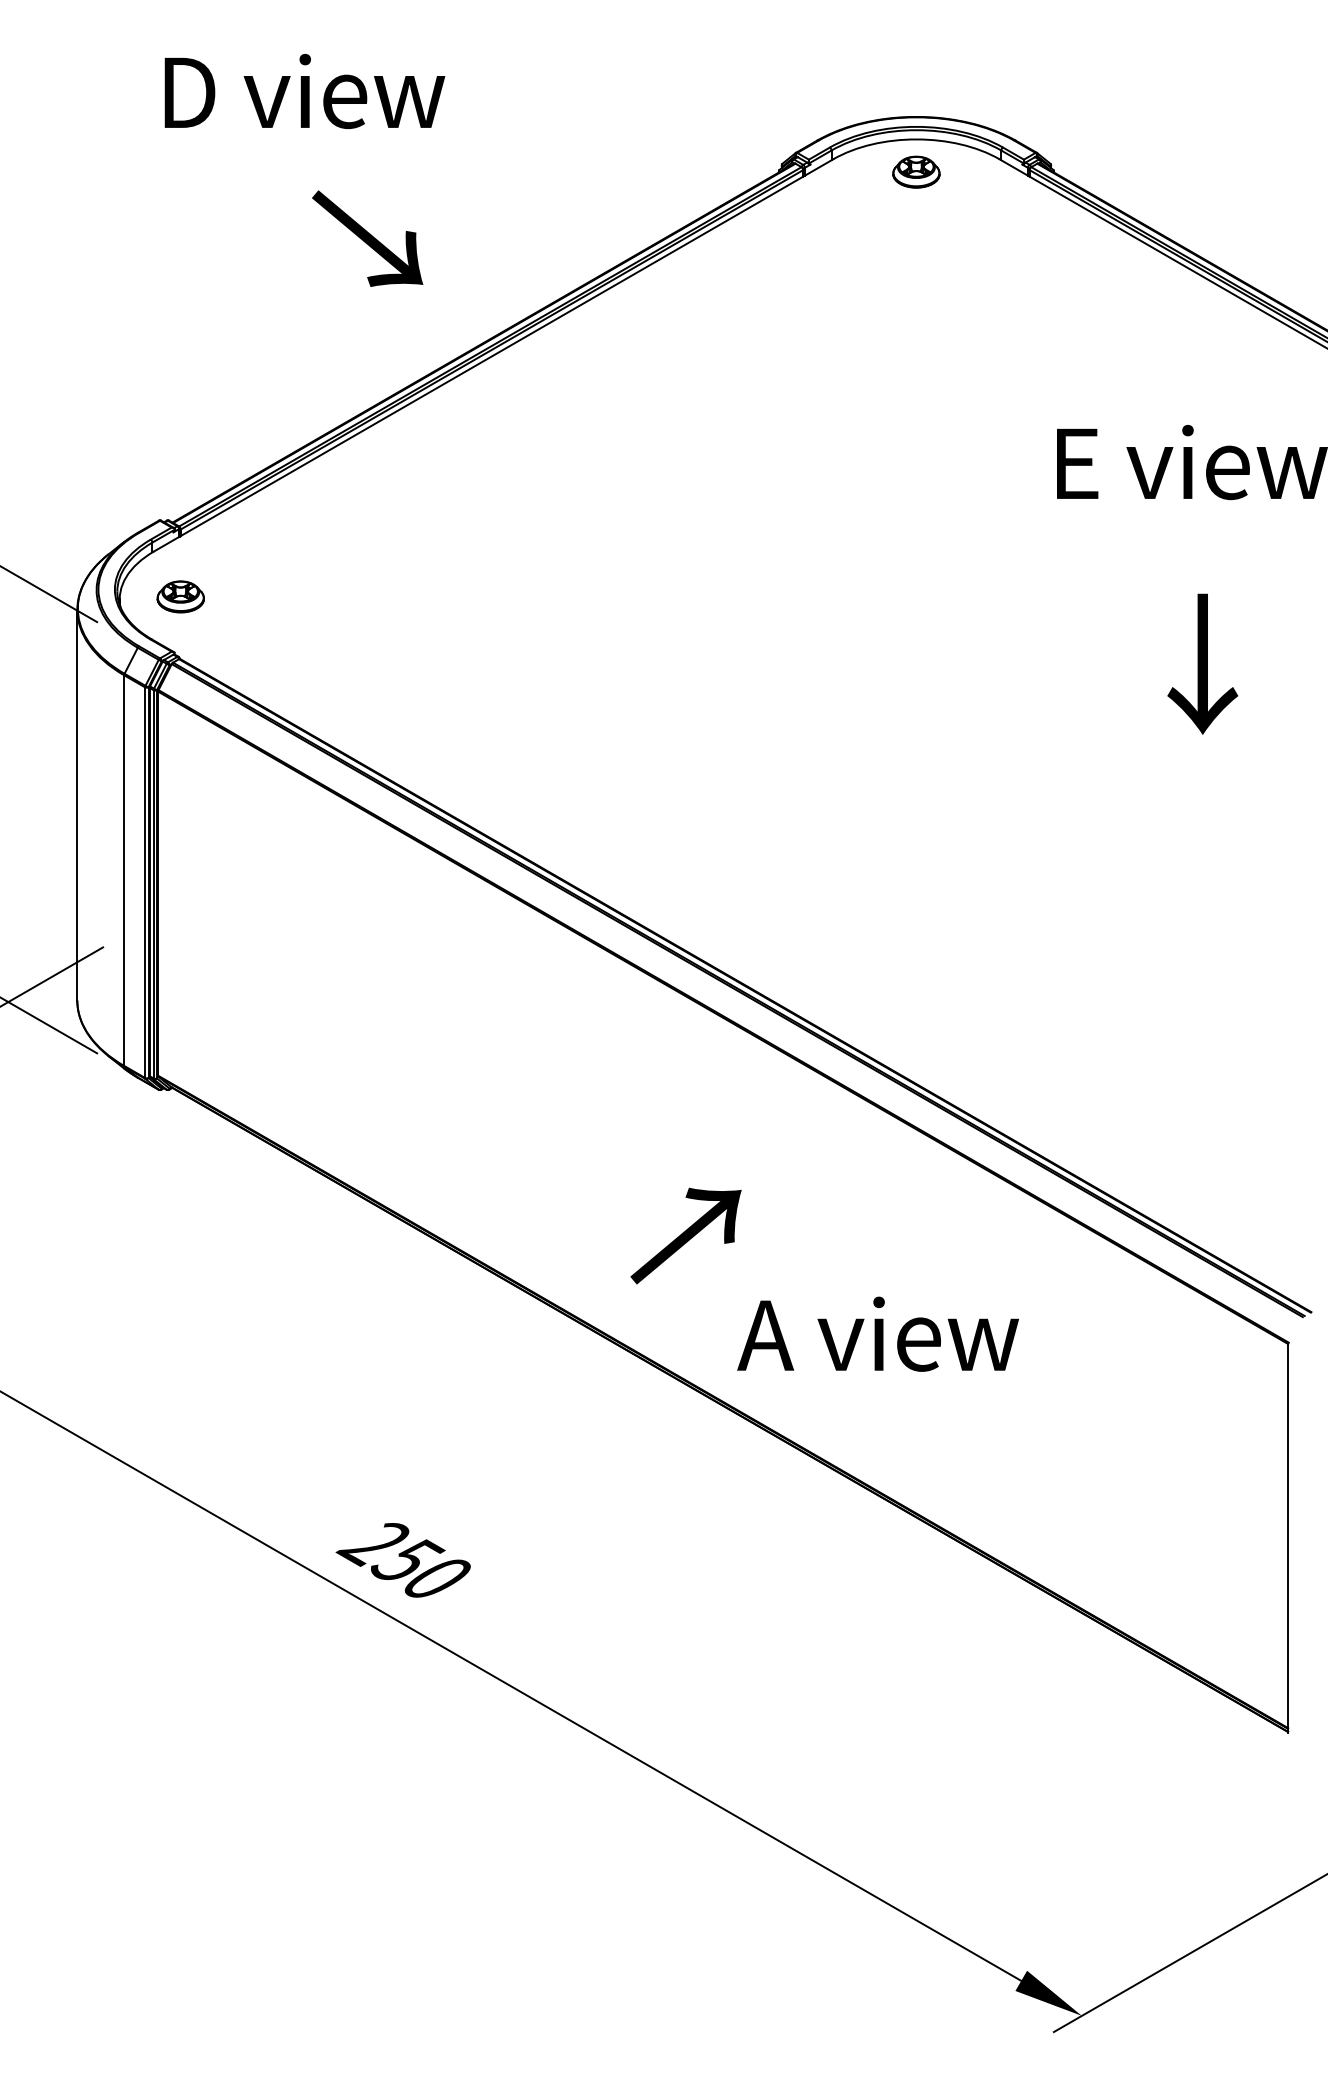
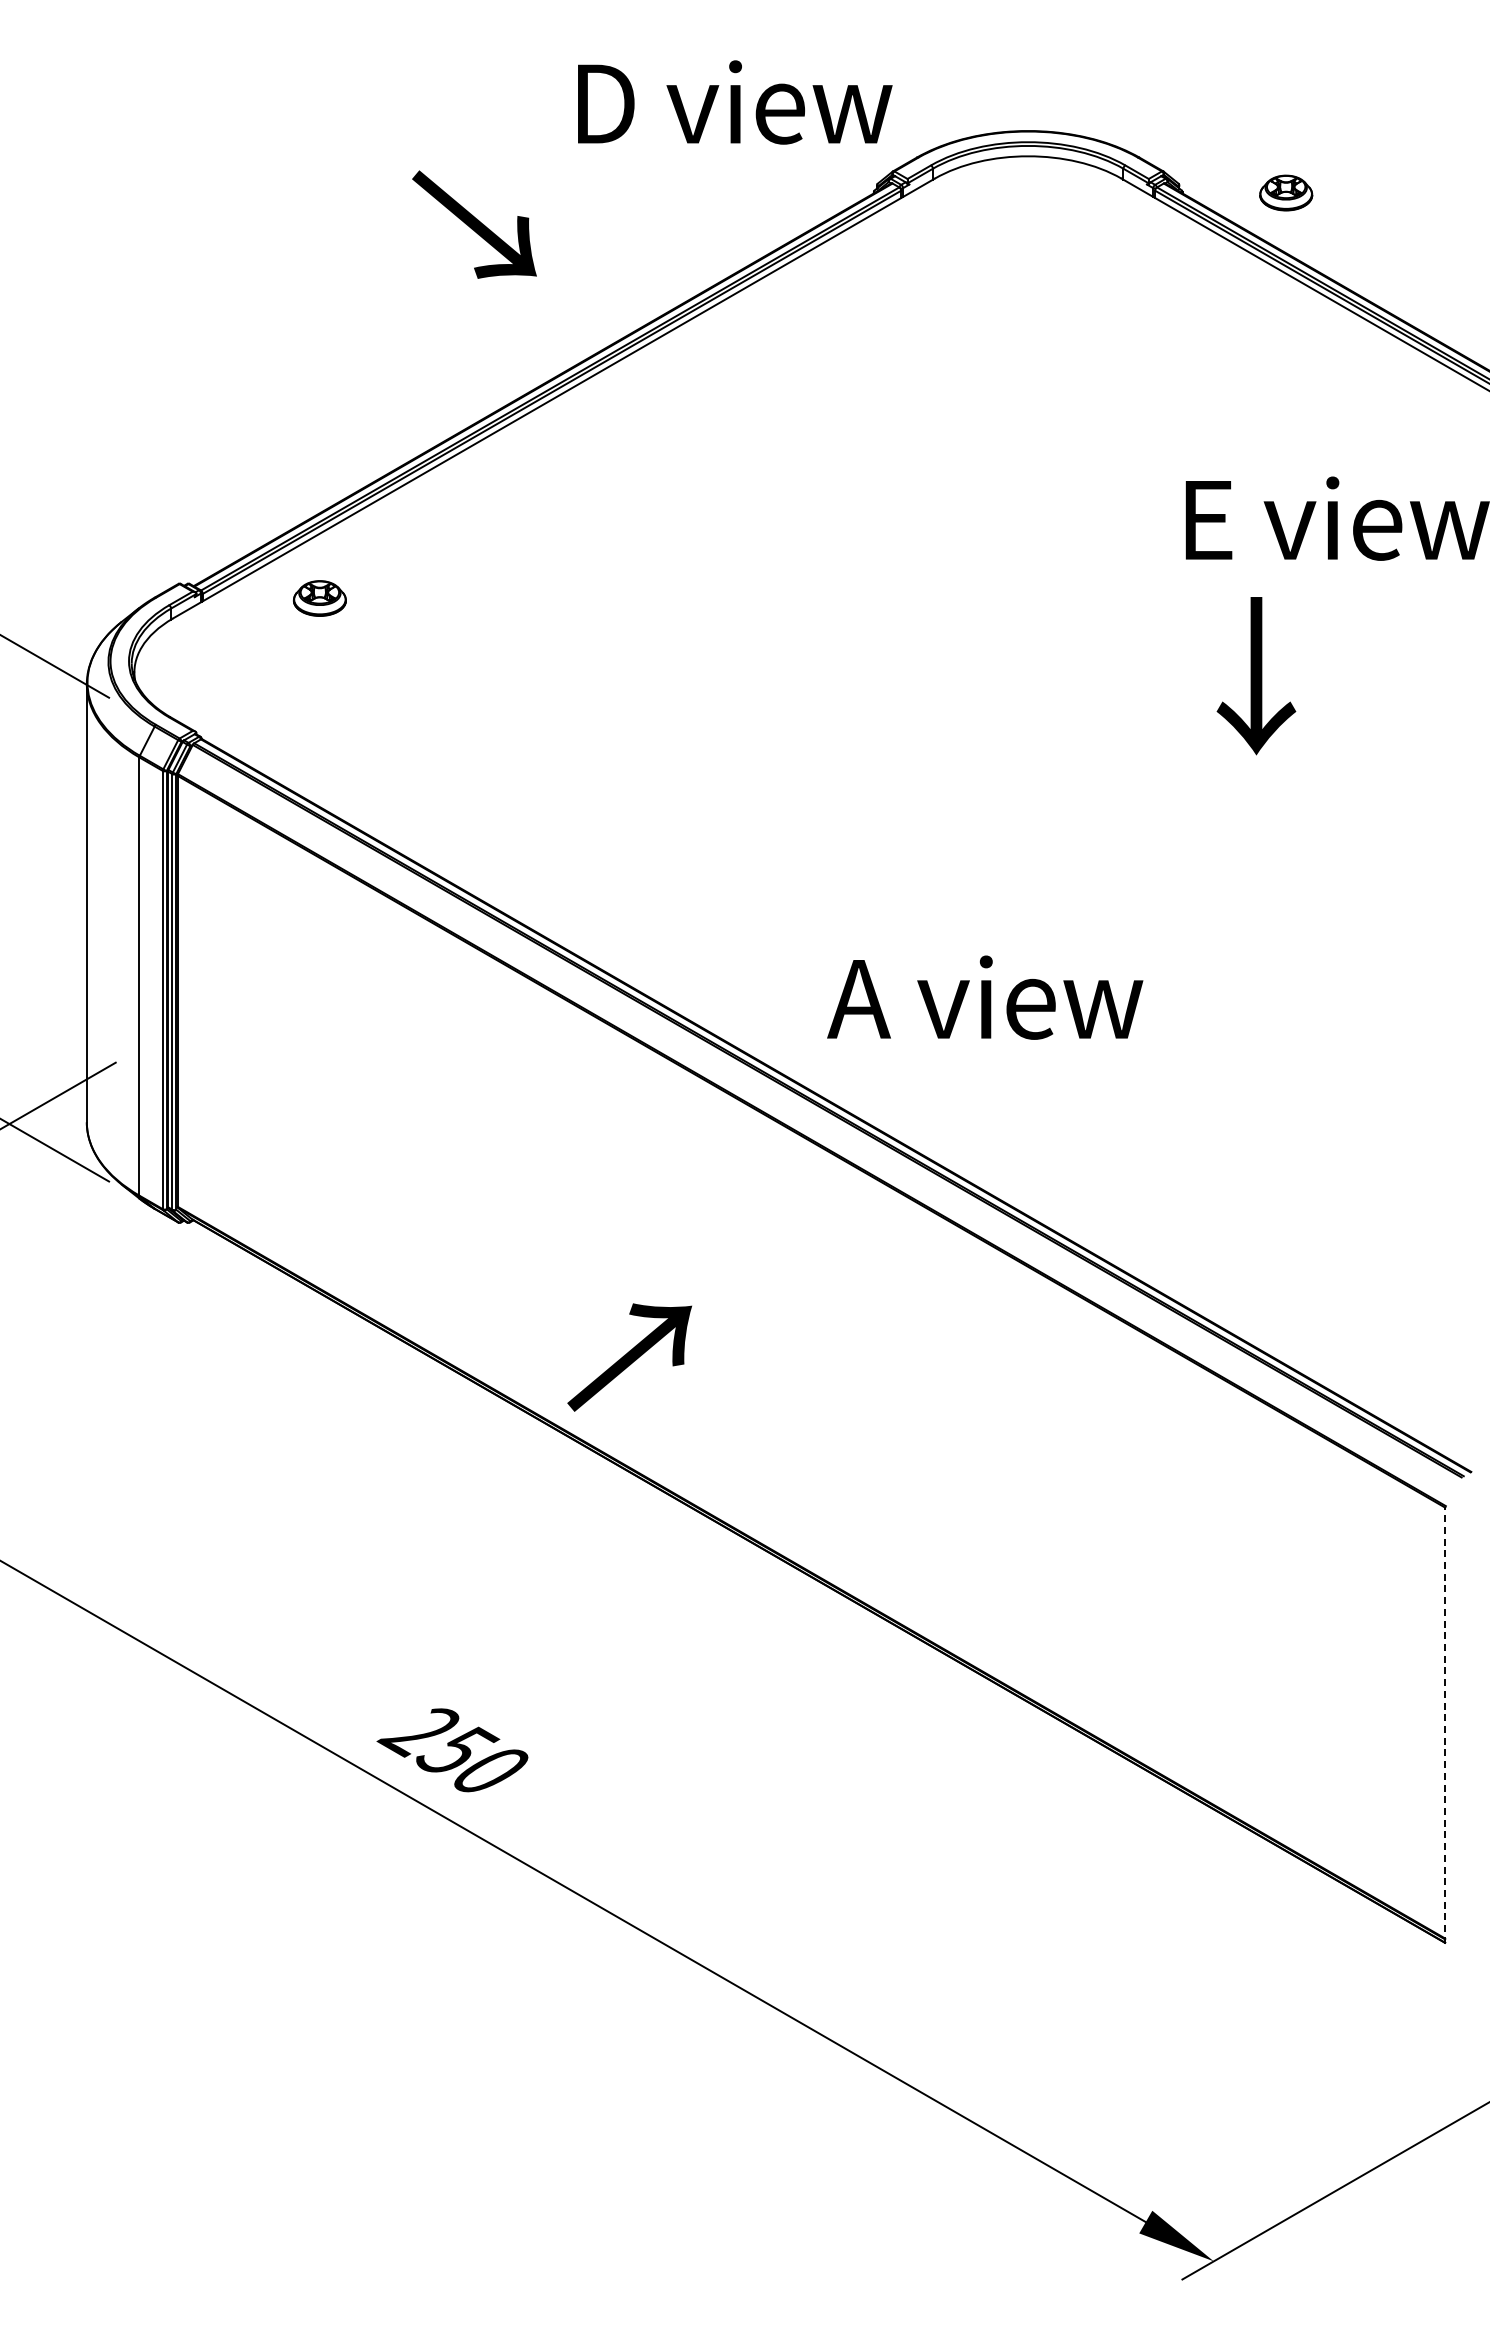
text: (305, 91) -> (735, 102), moved
part: (916, 171) -> (1286, 192), moved
text: (367, 238) -> (474, 224), moved
part: (180, 596) -> (319, 598), moved
text: (1202, 664) -> (1256, 676), moved
text: (685, 1236) -> (629, 1357), moved
text: (878, 1334) -> (985, 997), moved
line: (1288, 1539) -> (1445, 1726), solid -> dashed

